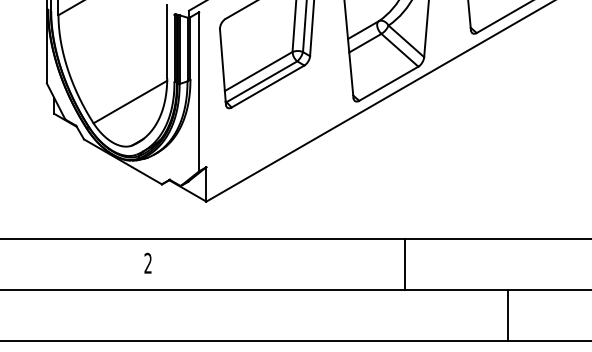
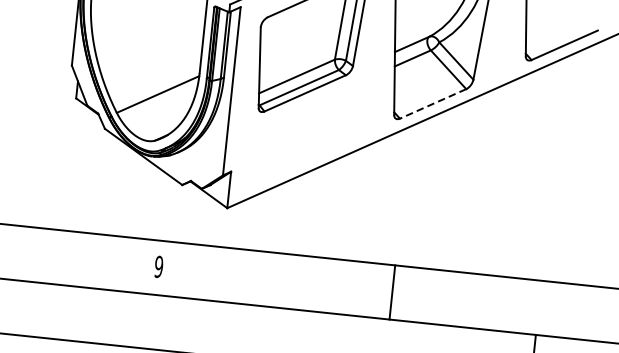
line: (388, 84) -> (432, 104), solid -> dashed
text: (147, 263) -> (158, 266), 2 -> 9
line: (405, 263) -> (392, 291), moved

